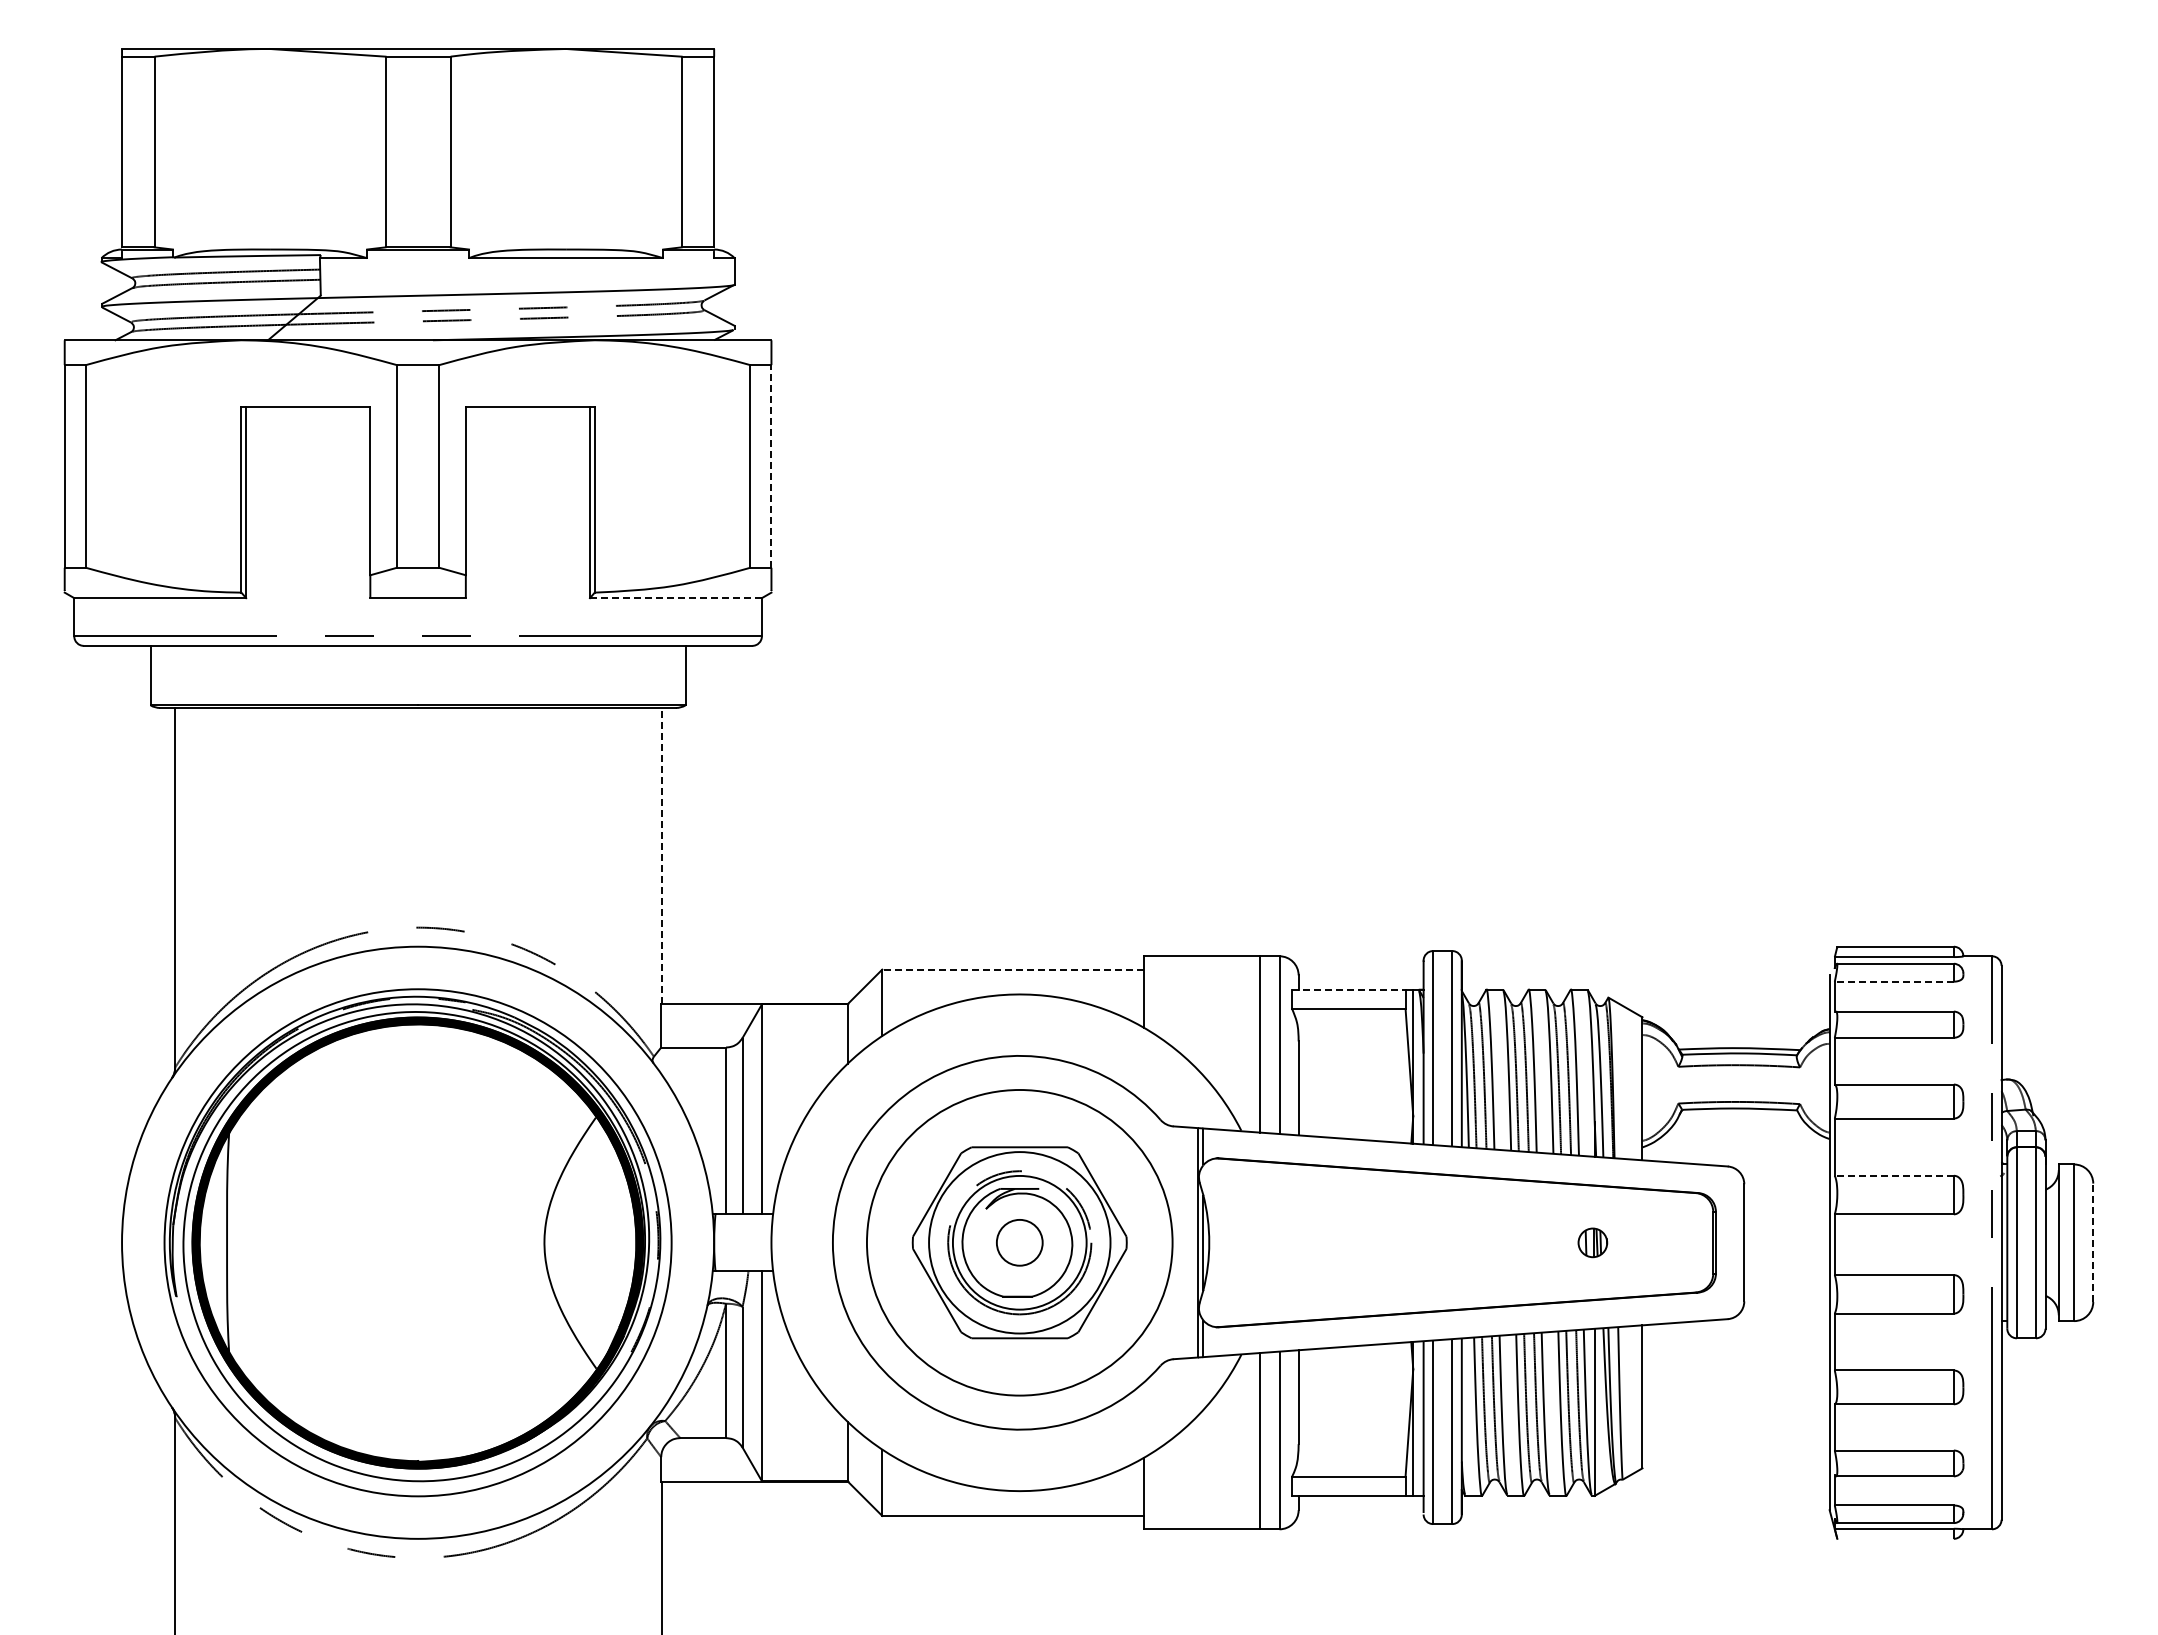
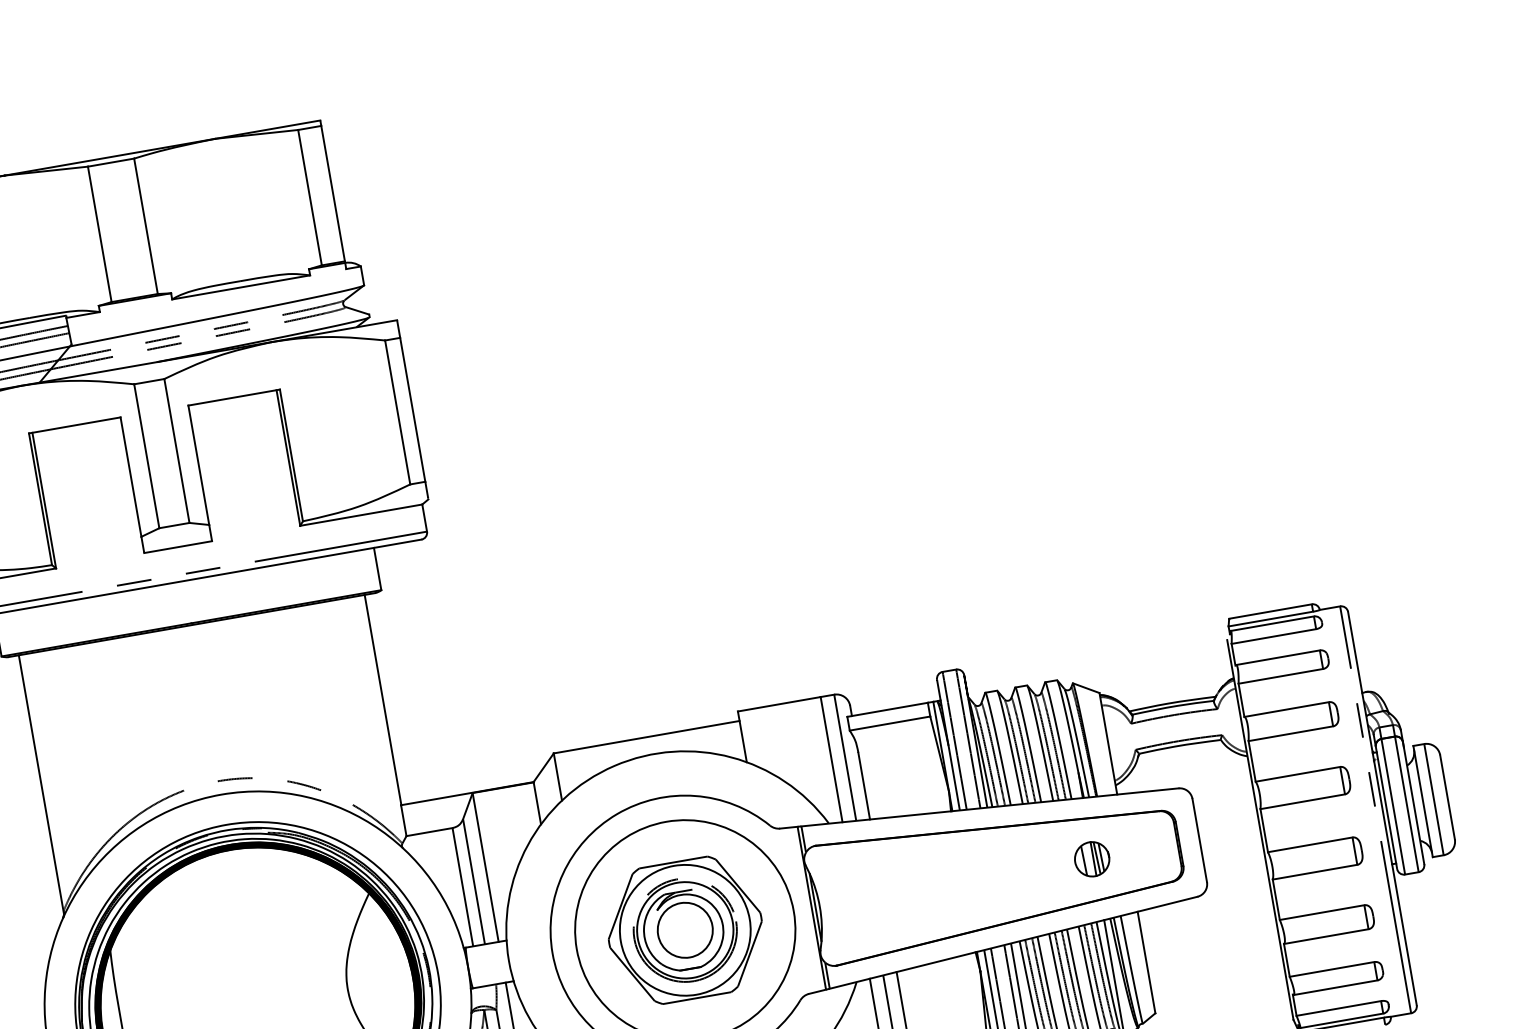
line: (771, 465) -> (412, 409), dashed -> solid
line: (675, 598) -> (360, 515), dashed -> solid
line: (661, 855) -> (382, 699), dashed -> solid
line: (1013, 969) -> (646, 737), dashed -> solid
line: (1894, 981) -> (1274, 636), dashed -> solid
line: (1348, 989) -> (887, 709), dashed -> solid
line: (1894, 1175) -> (1298, 774), dashed -> solid
circle: (1019, 1242) -> (685, 930), size x1.67
part: (1592, 1242) -> (1091, 859), size x1.67
line: (2093, 1242) -> (1447, 797), dashed -> solid

